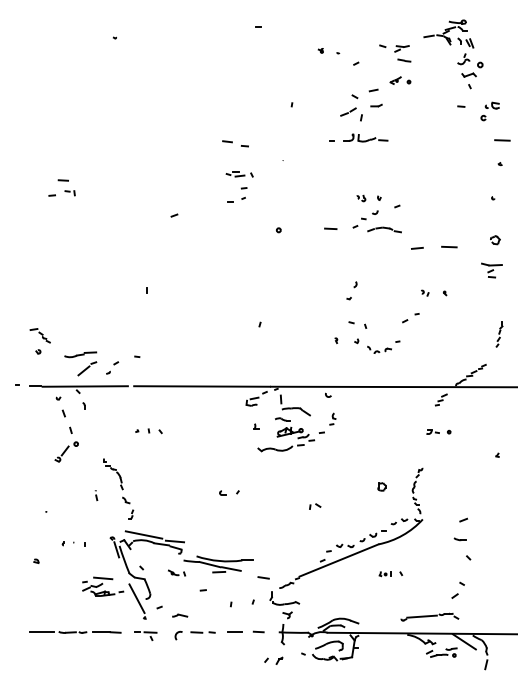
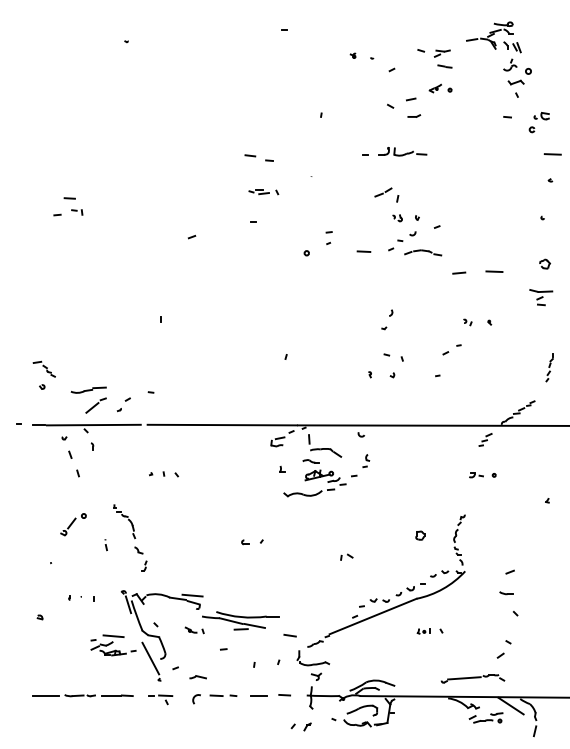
part: (351, 114) -> (386, 195), moved
part: (243, 193) -> (328, 238), moved
part: (379, 349) -> (417, 384), removed
part: (66, 451) -> (73, 524), moved
line: (143, 534) -> (157, 587), removed

